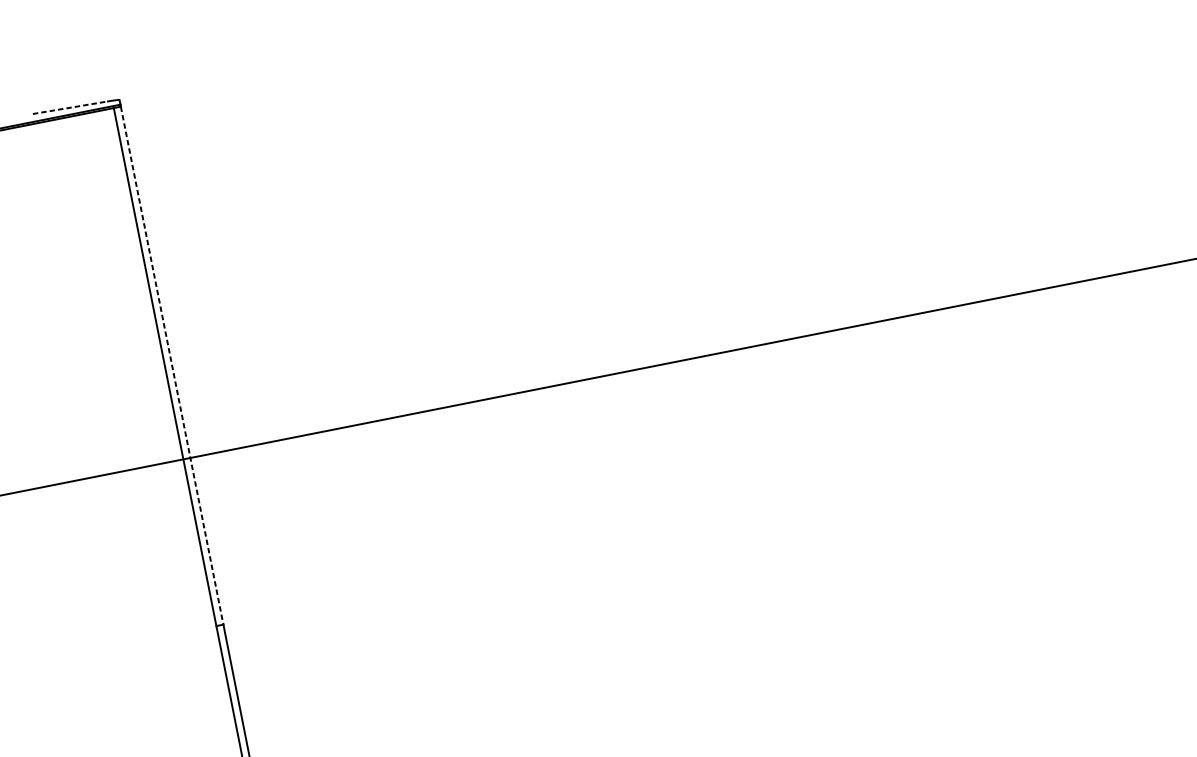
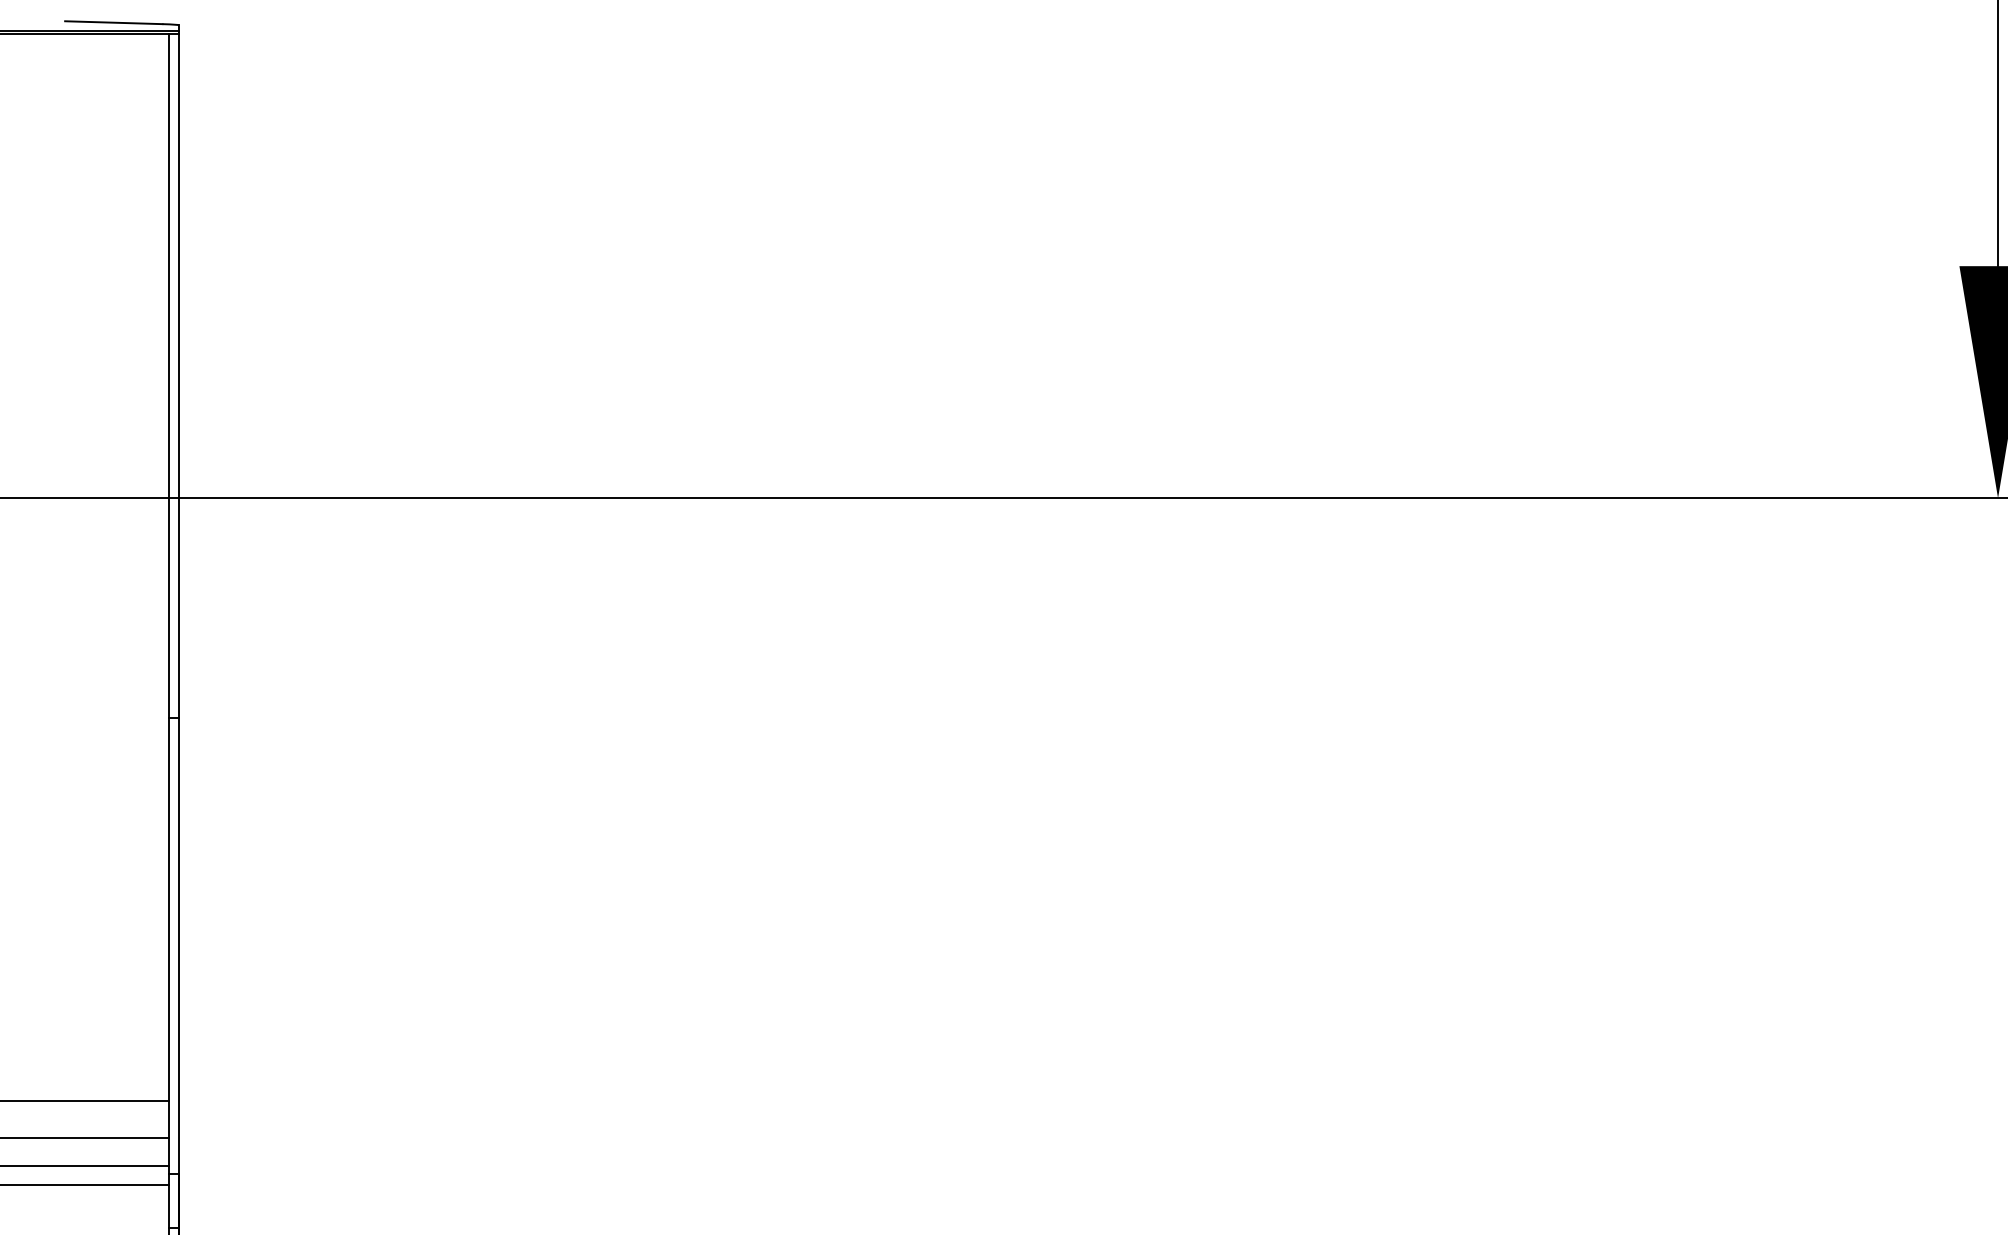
line: (69, 107) -> (113, 22), dashed -> solid
line: (171, 365) -> (178, 376), dashed -> solid

